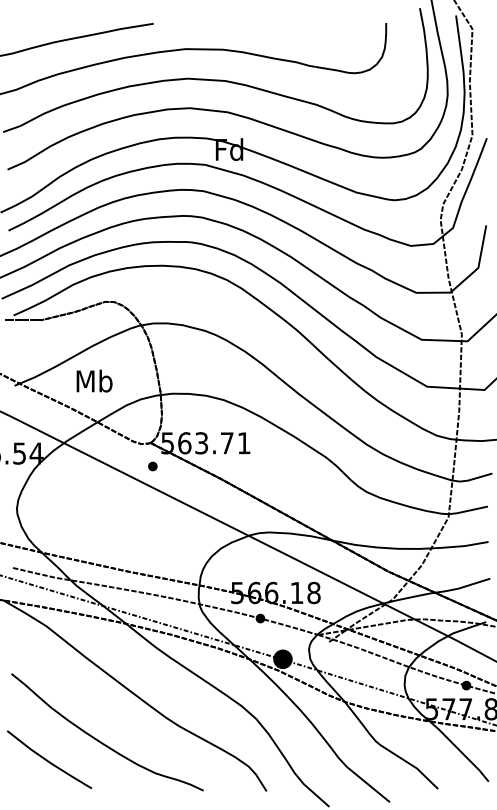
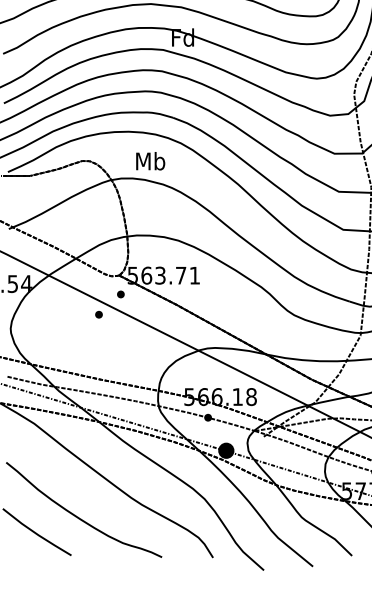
text: (94, 380) -> (150, 160), moved
part: (125, 491) -> (98, 314), added

